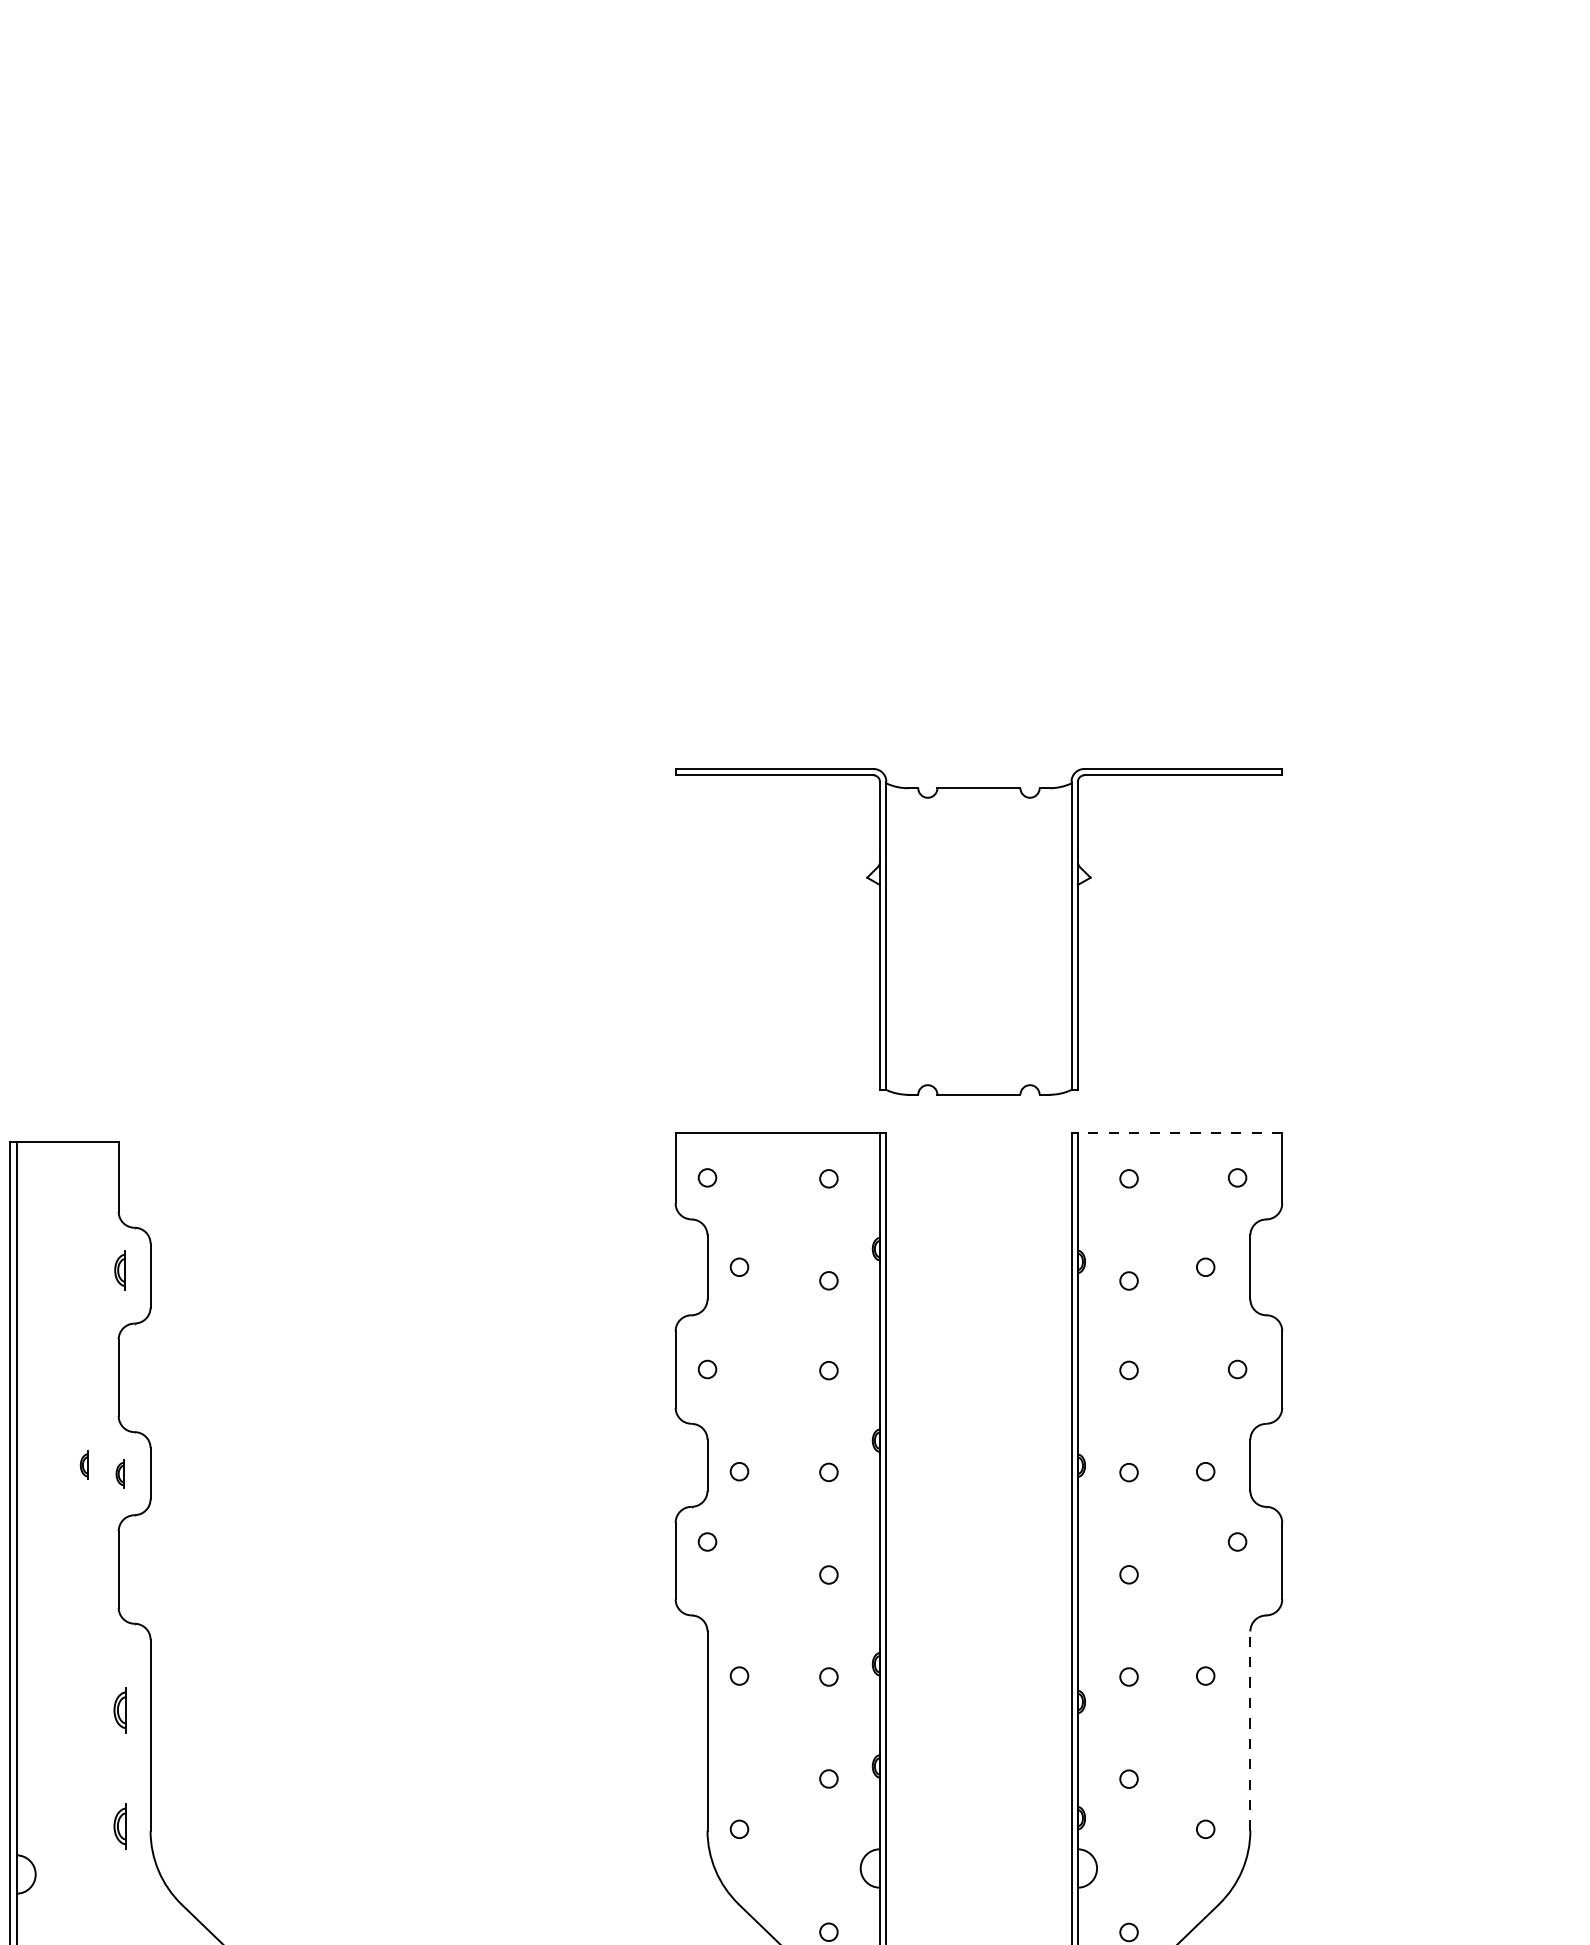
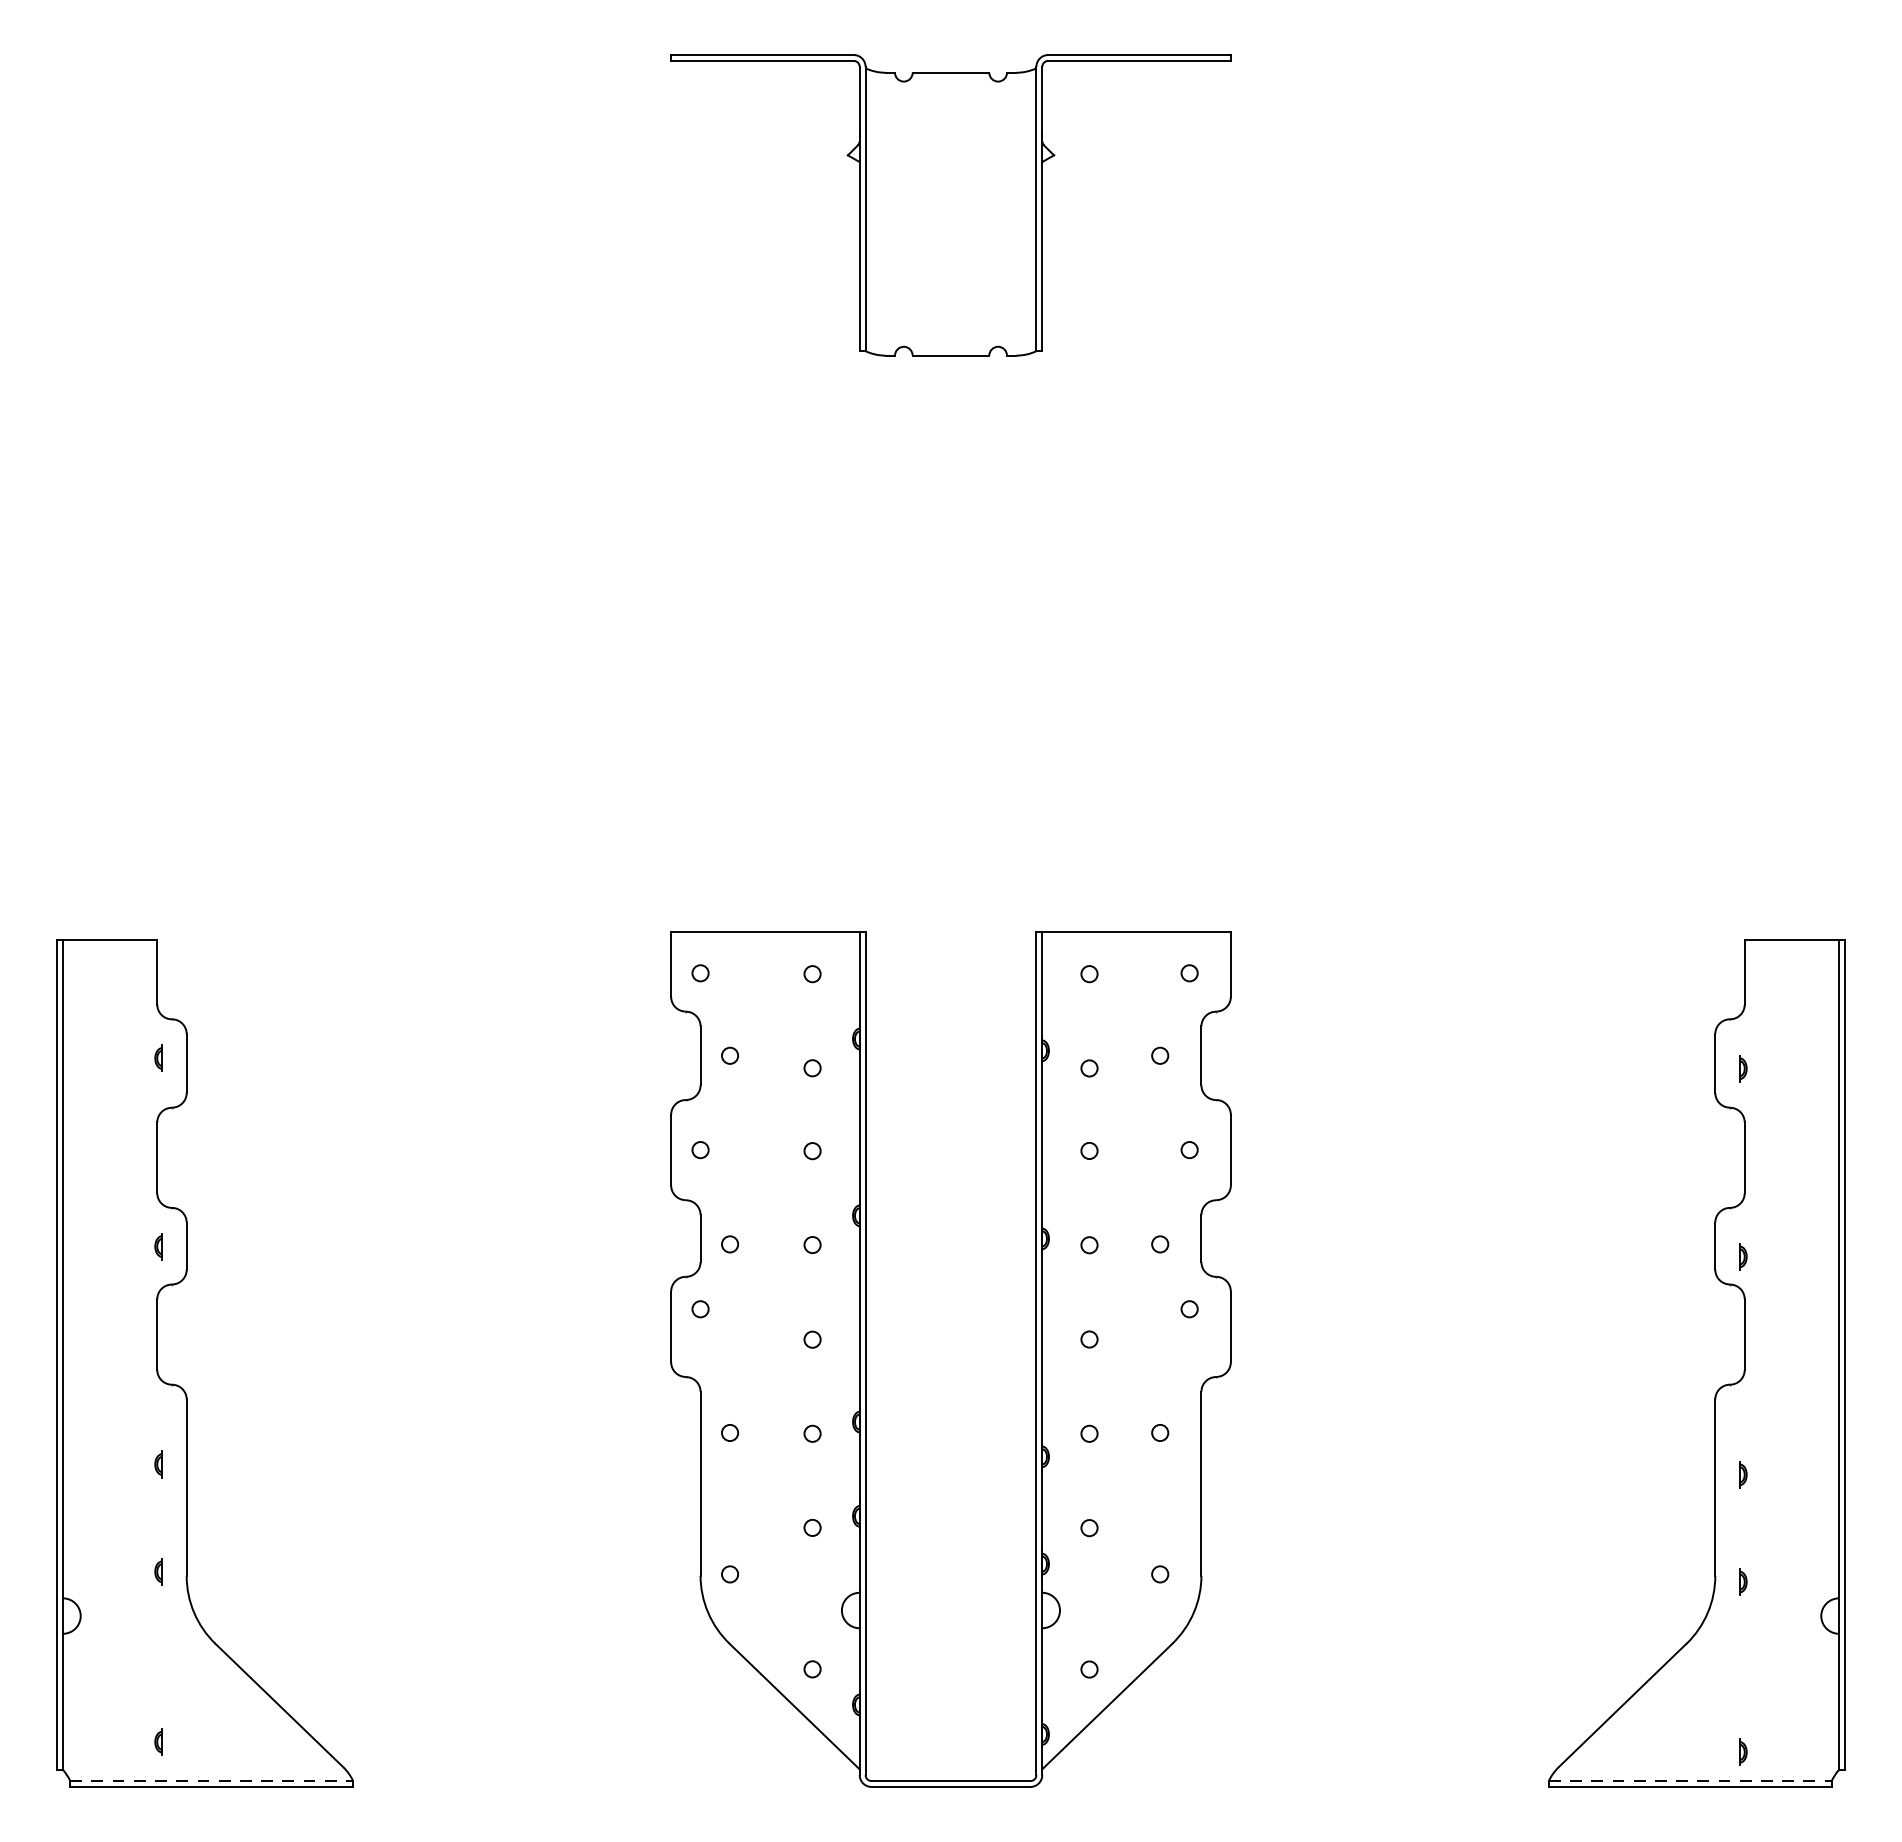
part: (978, 932) -> (950, 205), moved
line: (1176, 1133) -> (1133, 932), dashed -> solid
part: (120, 1269) -> (158, 1057), size x0.71
part: (84, 1465) -> (125, 1238), removed
part: (120, 1710) -> (158, 1464), size x0.62
line: (1250, 1730) -> (1201, 1483), dashed -> solid
part: (120, 1826) -> (158, 1571), size x0.62

